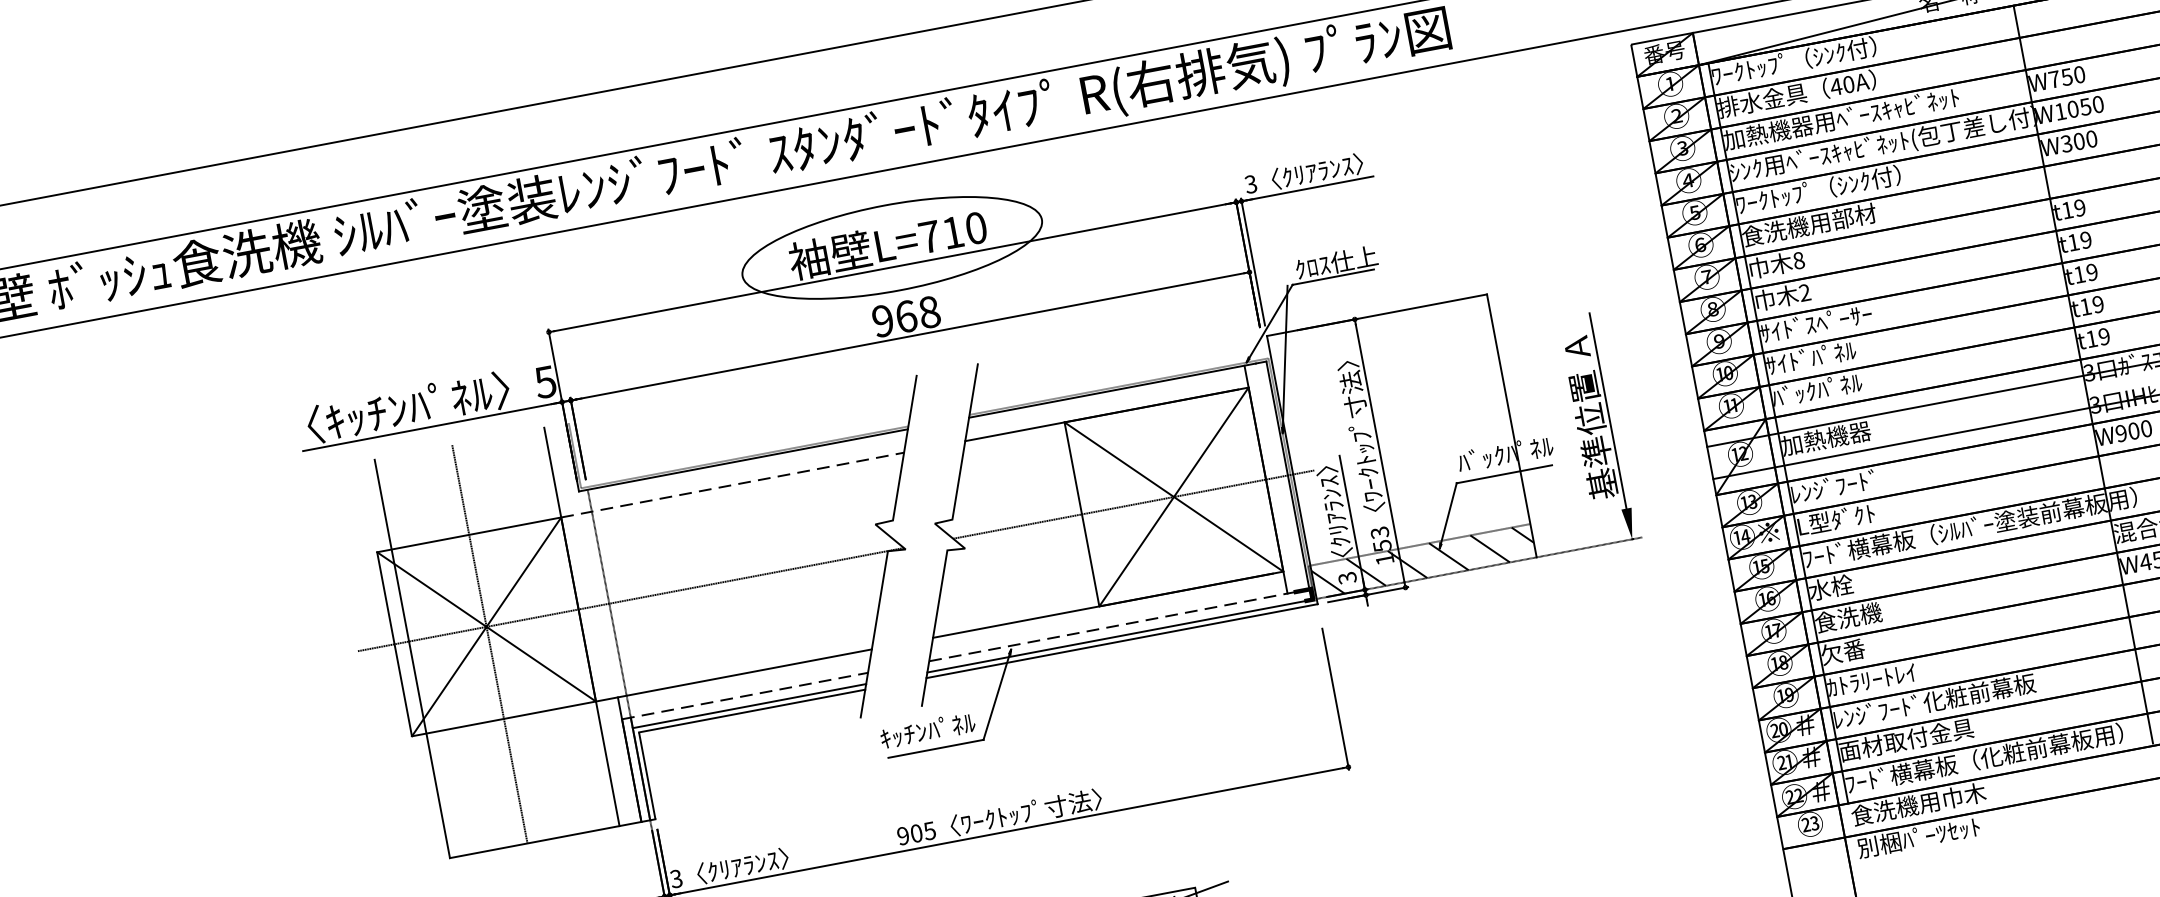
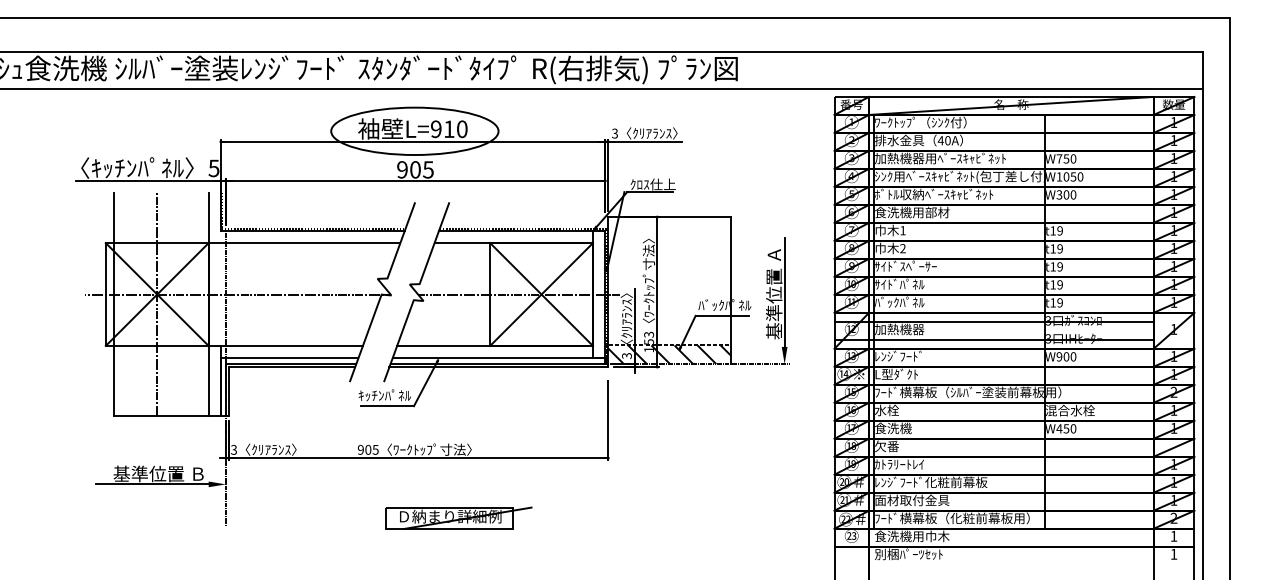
text: (1843, 185) -> (934, 194), ﾜｰｸﾄｯﾌﾟ（ｼﾝｸ付） -> ﾎﾞﾄﾙ収納ﾍﾞｰｽｷｬﾋﾞﾈｯﾄ
text: (930, 237) -> (436, 129), L=710 -> L=910
text: (1797, 260) -> (902, 230), 8 -> 1
text: (916, 313) -> (421, 169), 968 -> 905
line: (732, 485) -> (304, 243), dashed -> solid
line: (1120, 625) -> (499, 358), dashed -> solid
line: (744, 696) -> (289, 358), dashed -> solid

